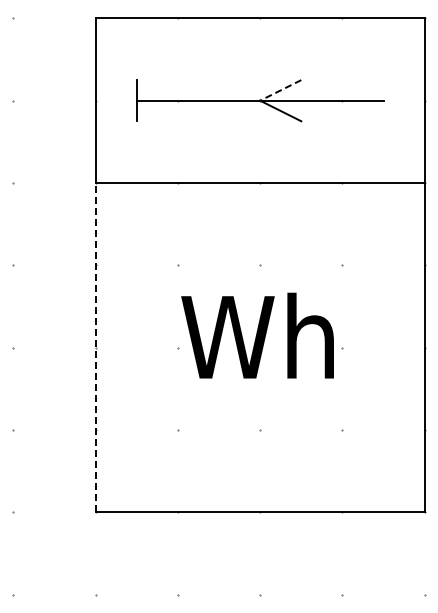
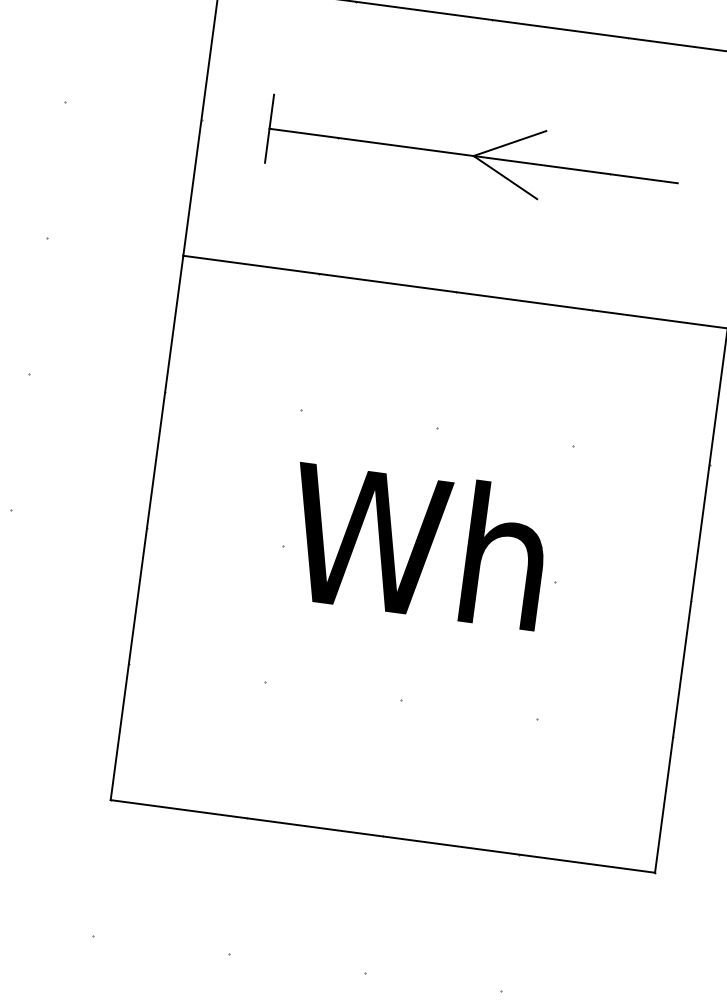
line: (280, 90) -> (509, 143), dashed -> solid
line: (95, 347) -> (147, 527), dashed -> solid

